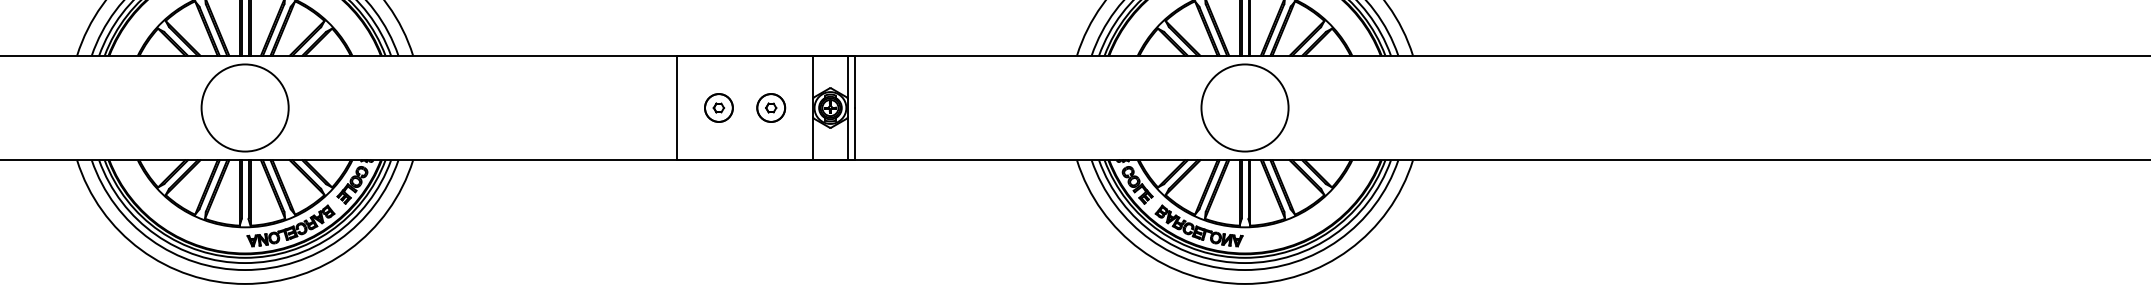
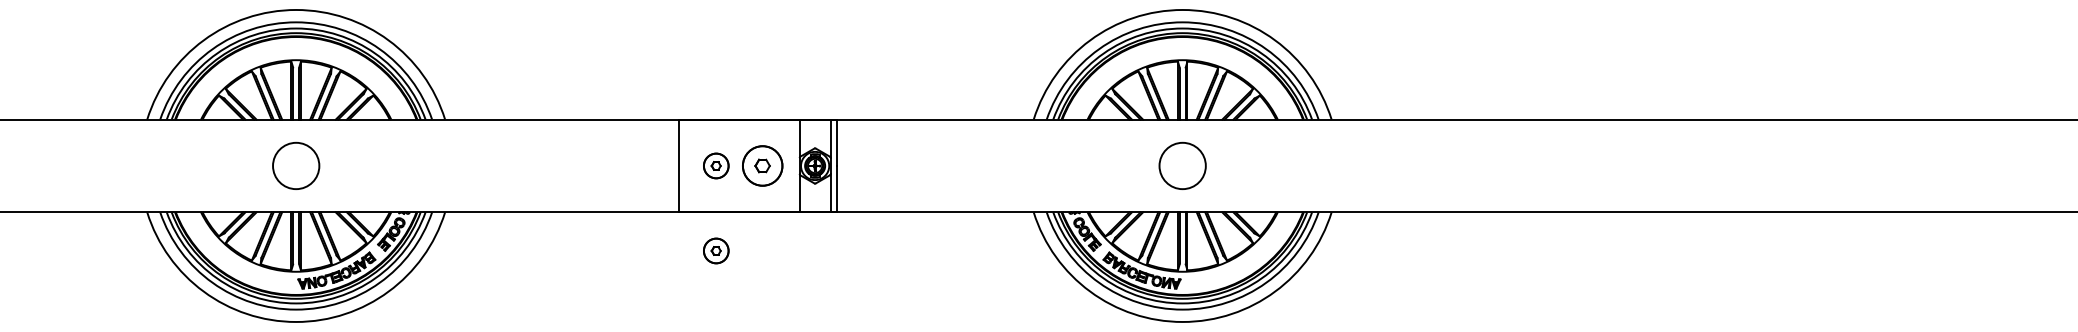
circle: (244, 107) -> (295, 165), size x0.6
part: (771, 107) -> (762, 165), size x1.6
circle: (1244, 107) -> (1182, 165), size x0.6
part: (719, 203) -> (716, 250), added

